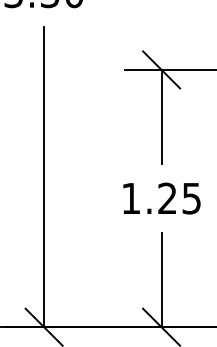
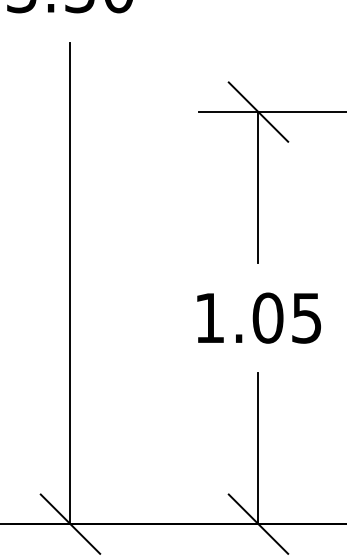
text: (167, 198) -> (267, 318), 1.25 -> 1.05

